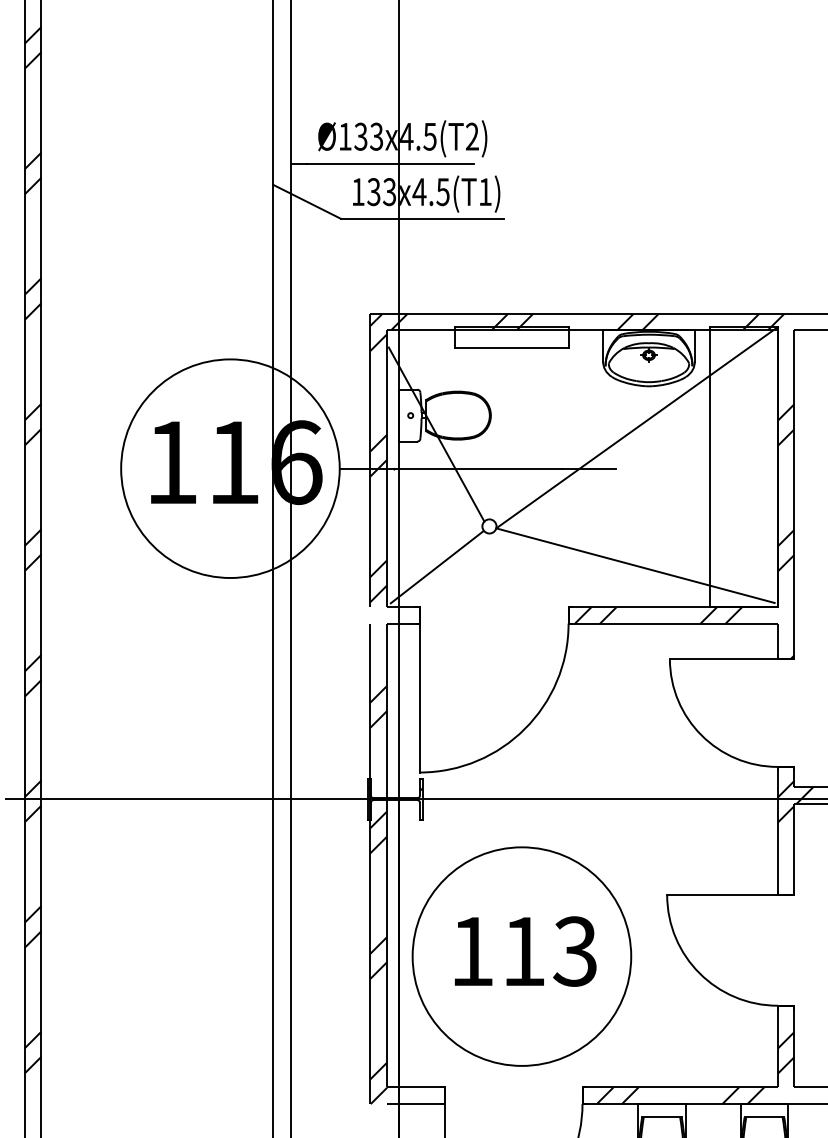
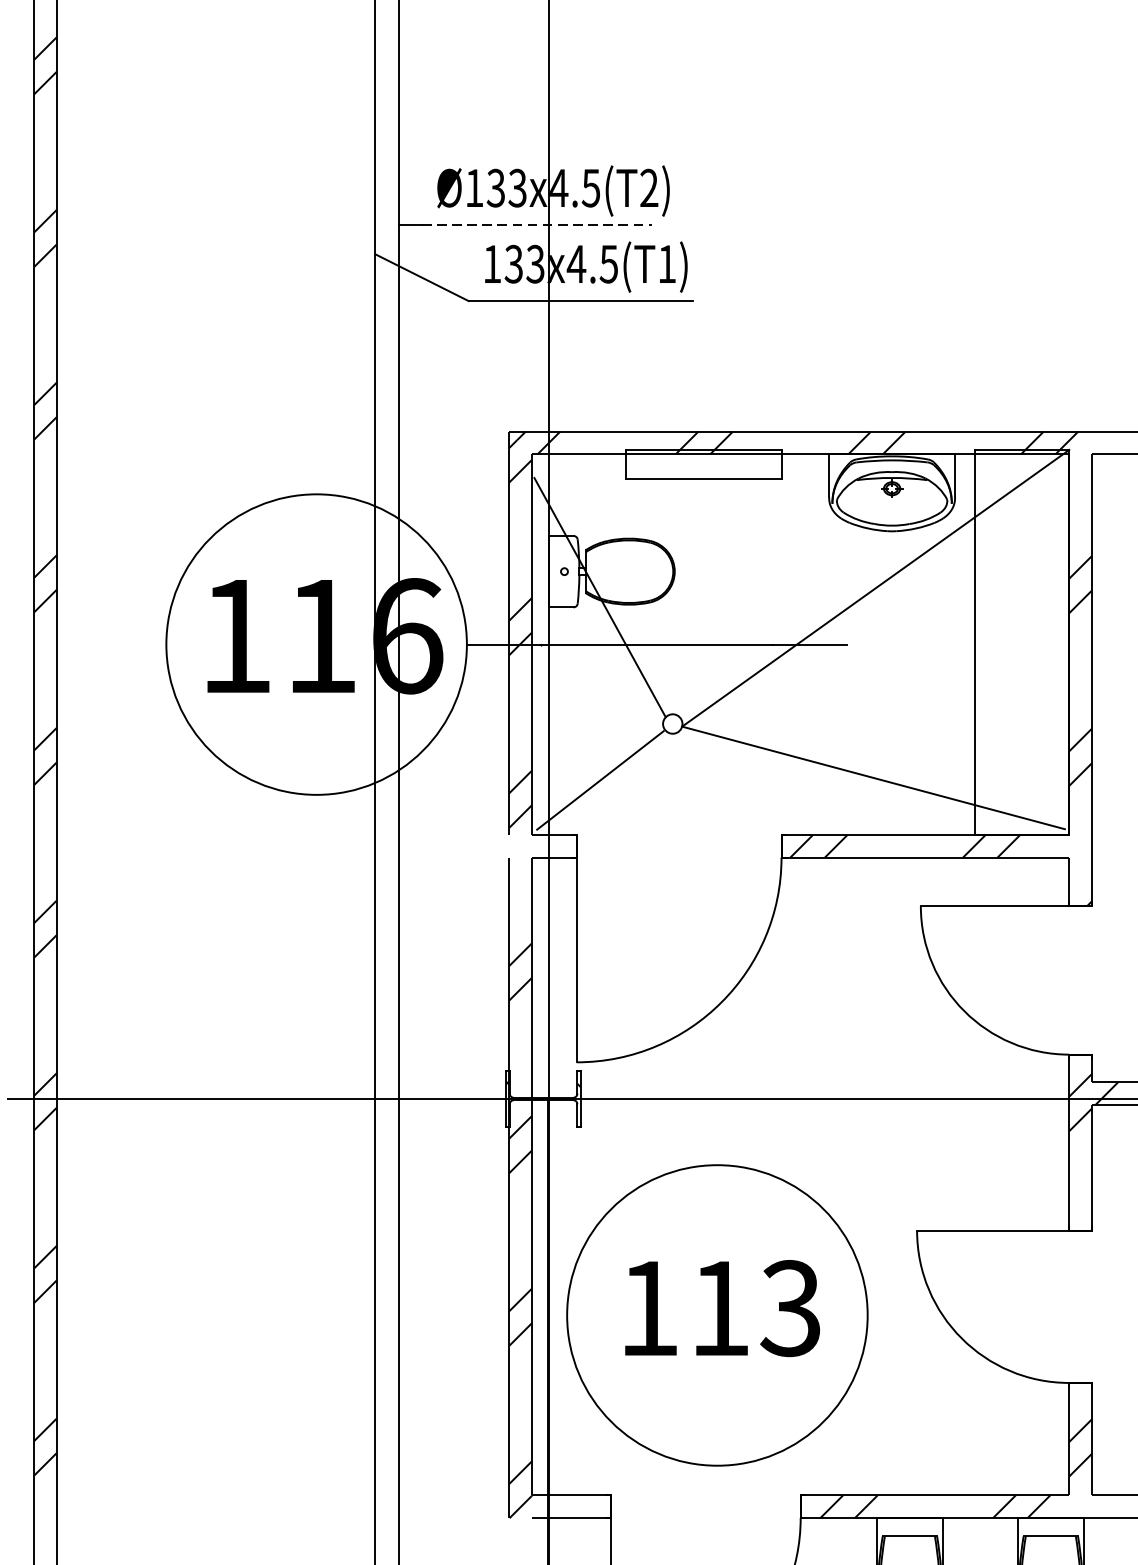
line: (390, 163) -> (536, 224), solid -> dashed

